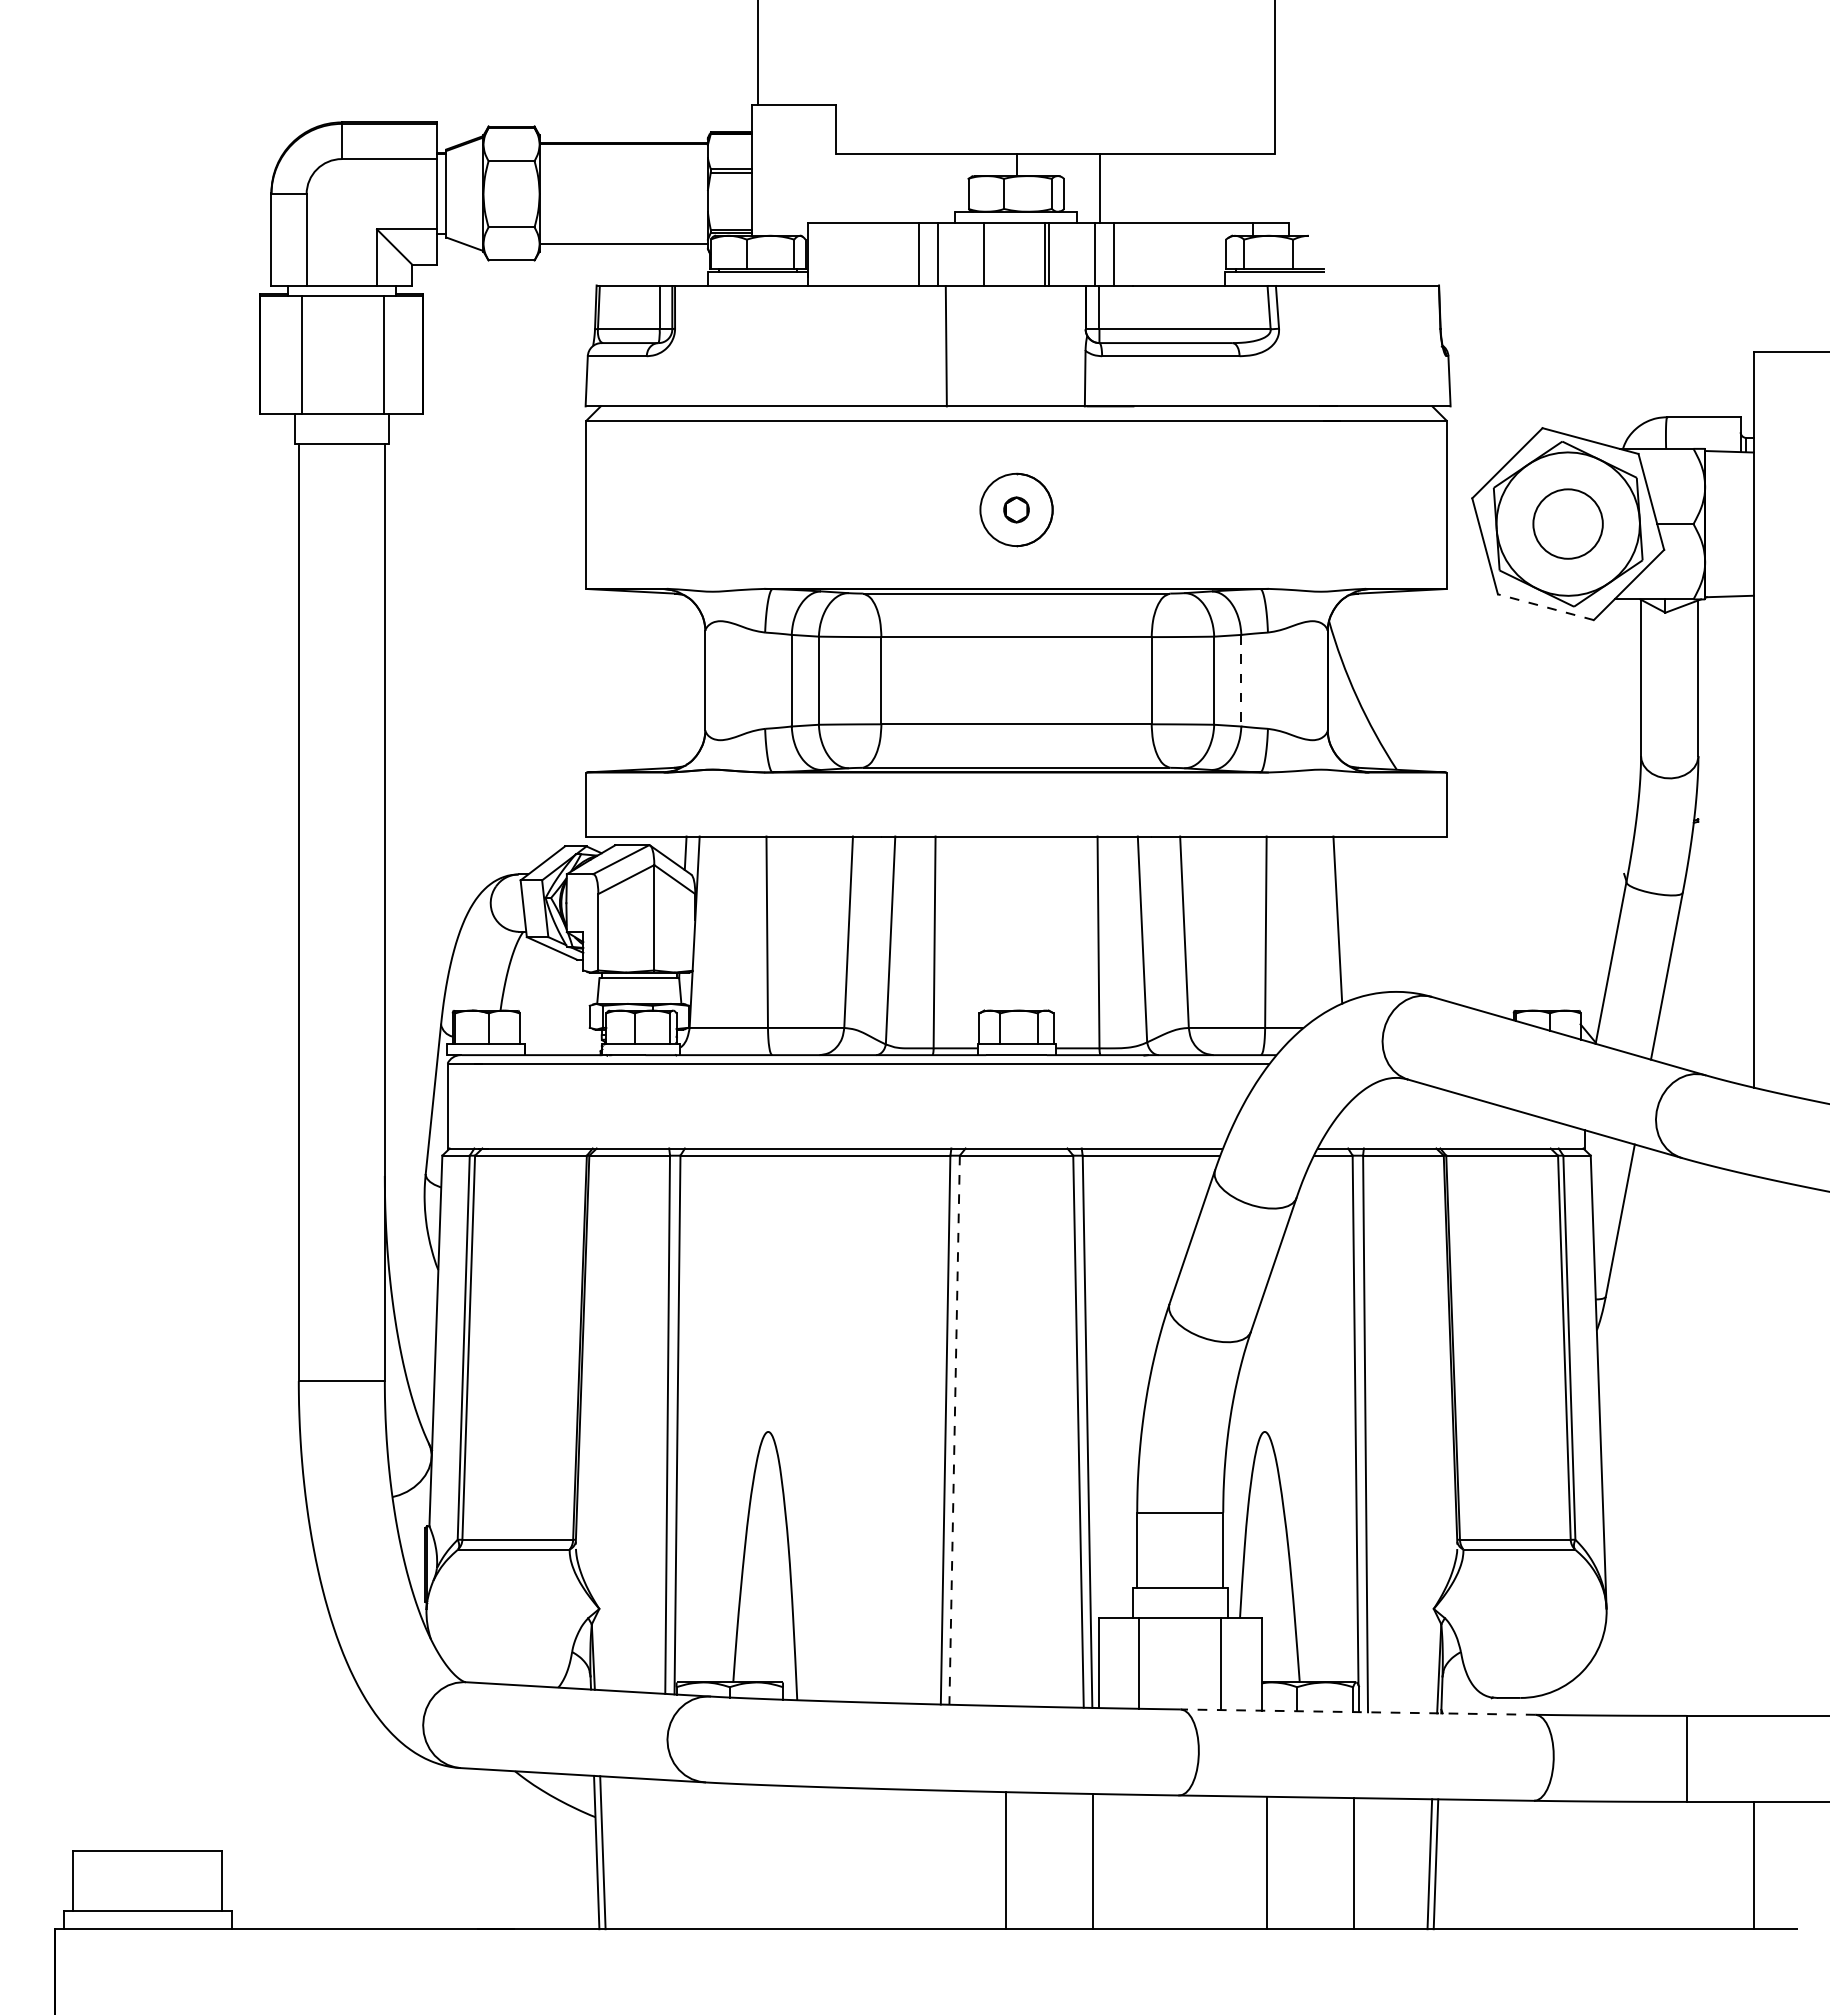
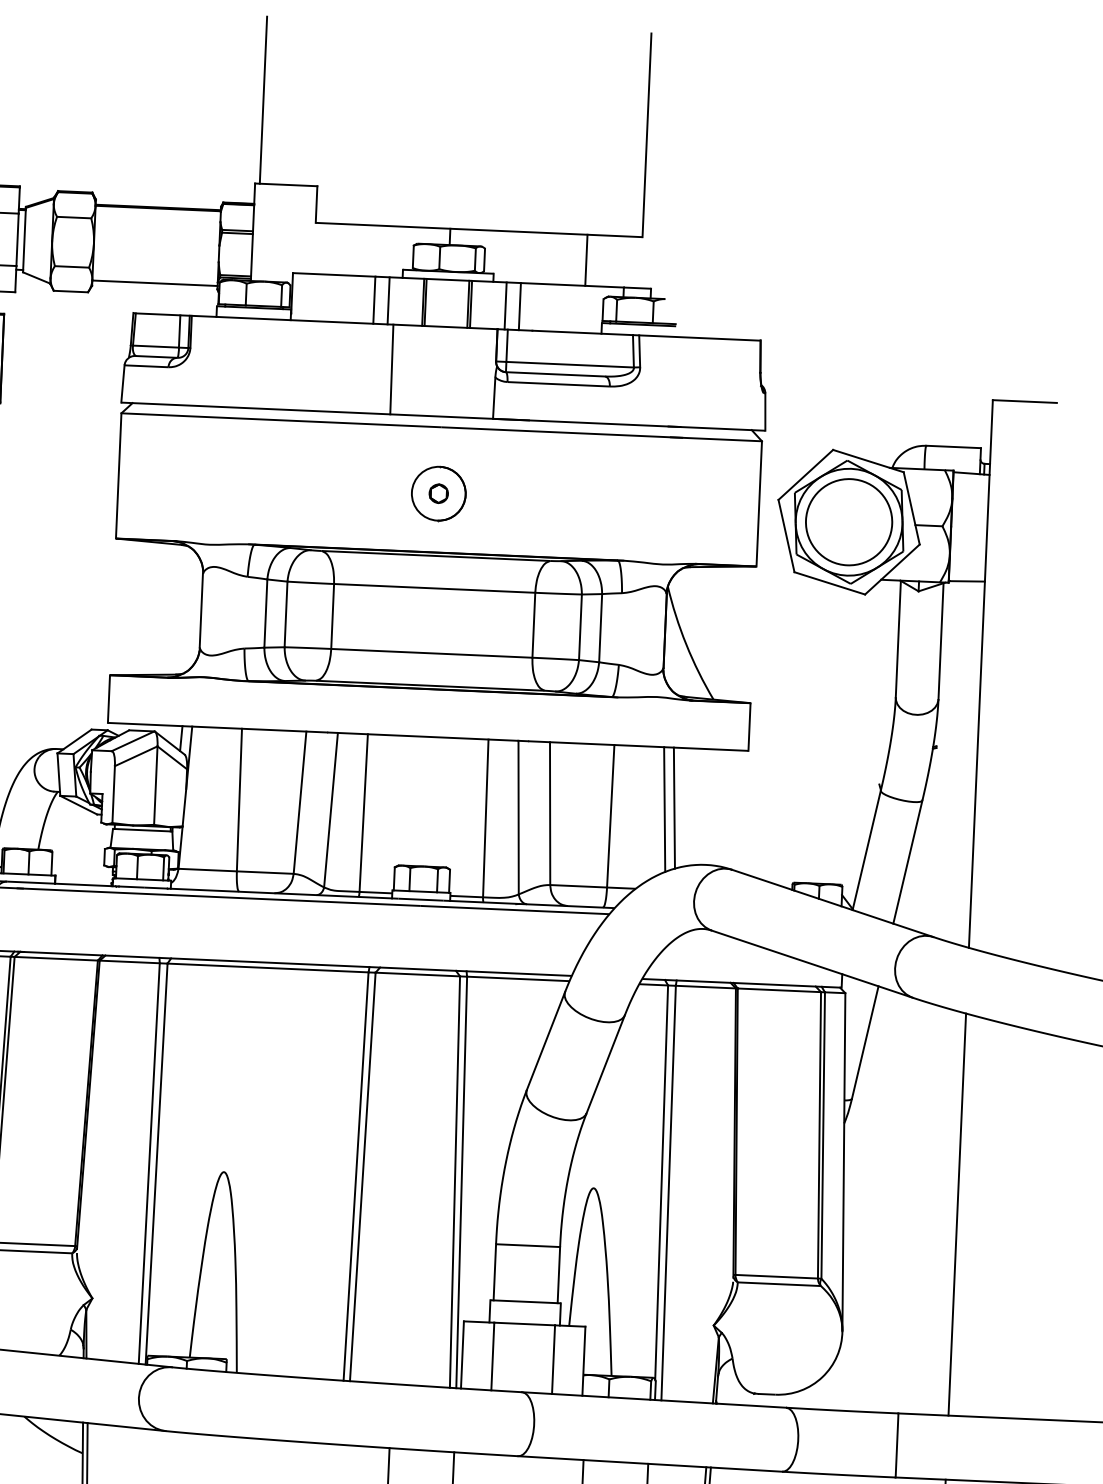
line: (1099, 188) -> (586, 260), moved
line: (987, 253) -> (425, 301), added
circle: (1567, 523) -> (848, 521), size x1.67
line: (1545, 607) -> (829, 583), dashed -> solid
line: (1241, 680) -> (600, 628), dashed -> solid
line: (1350, 917) -> (674, 808), added
line: (954, 1430) -> (362, 1177), dashed -> solid
line: (1753, 1445) -> (957, 1214), added
line: (1357, 1712) -> (653, 1400), dashed -> solid

